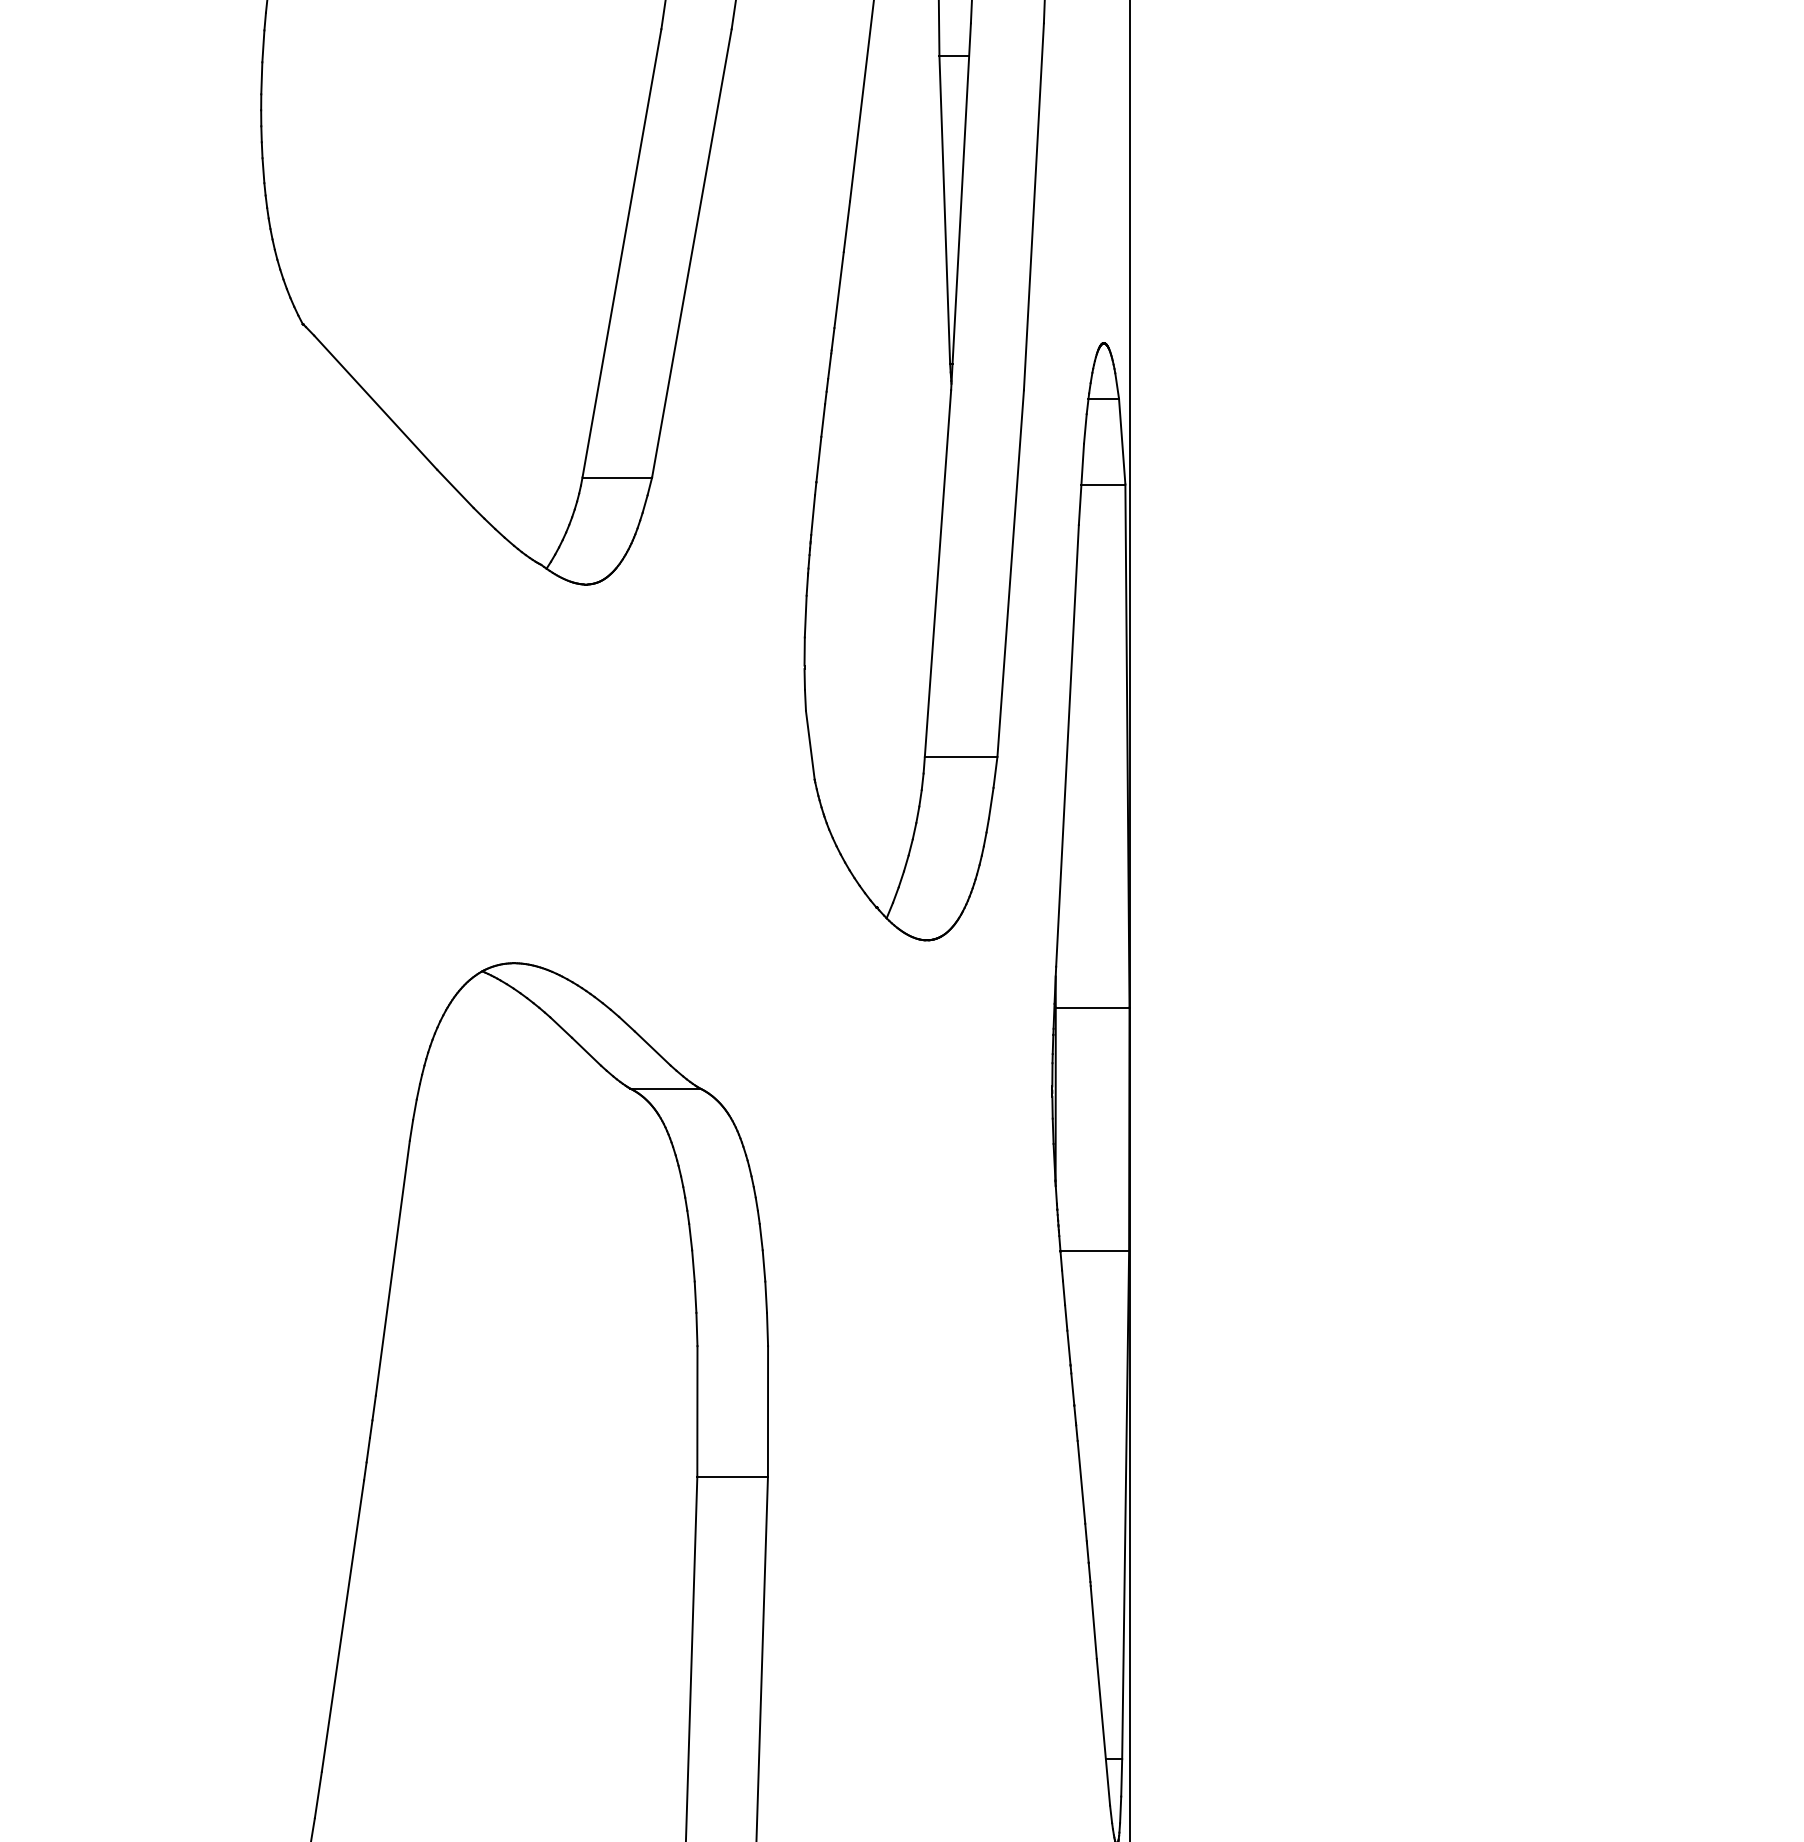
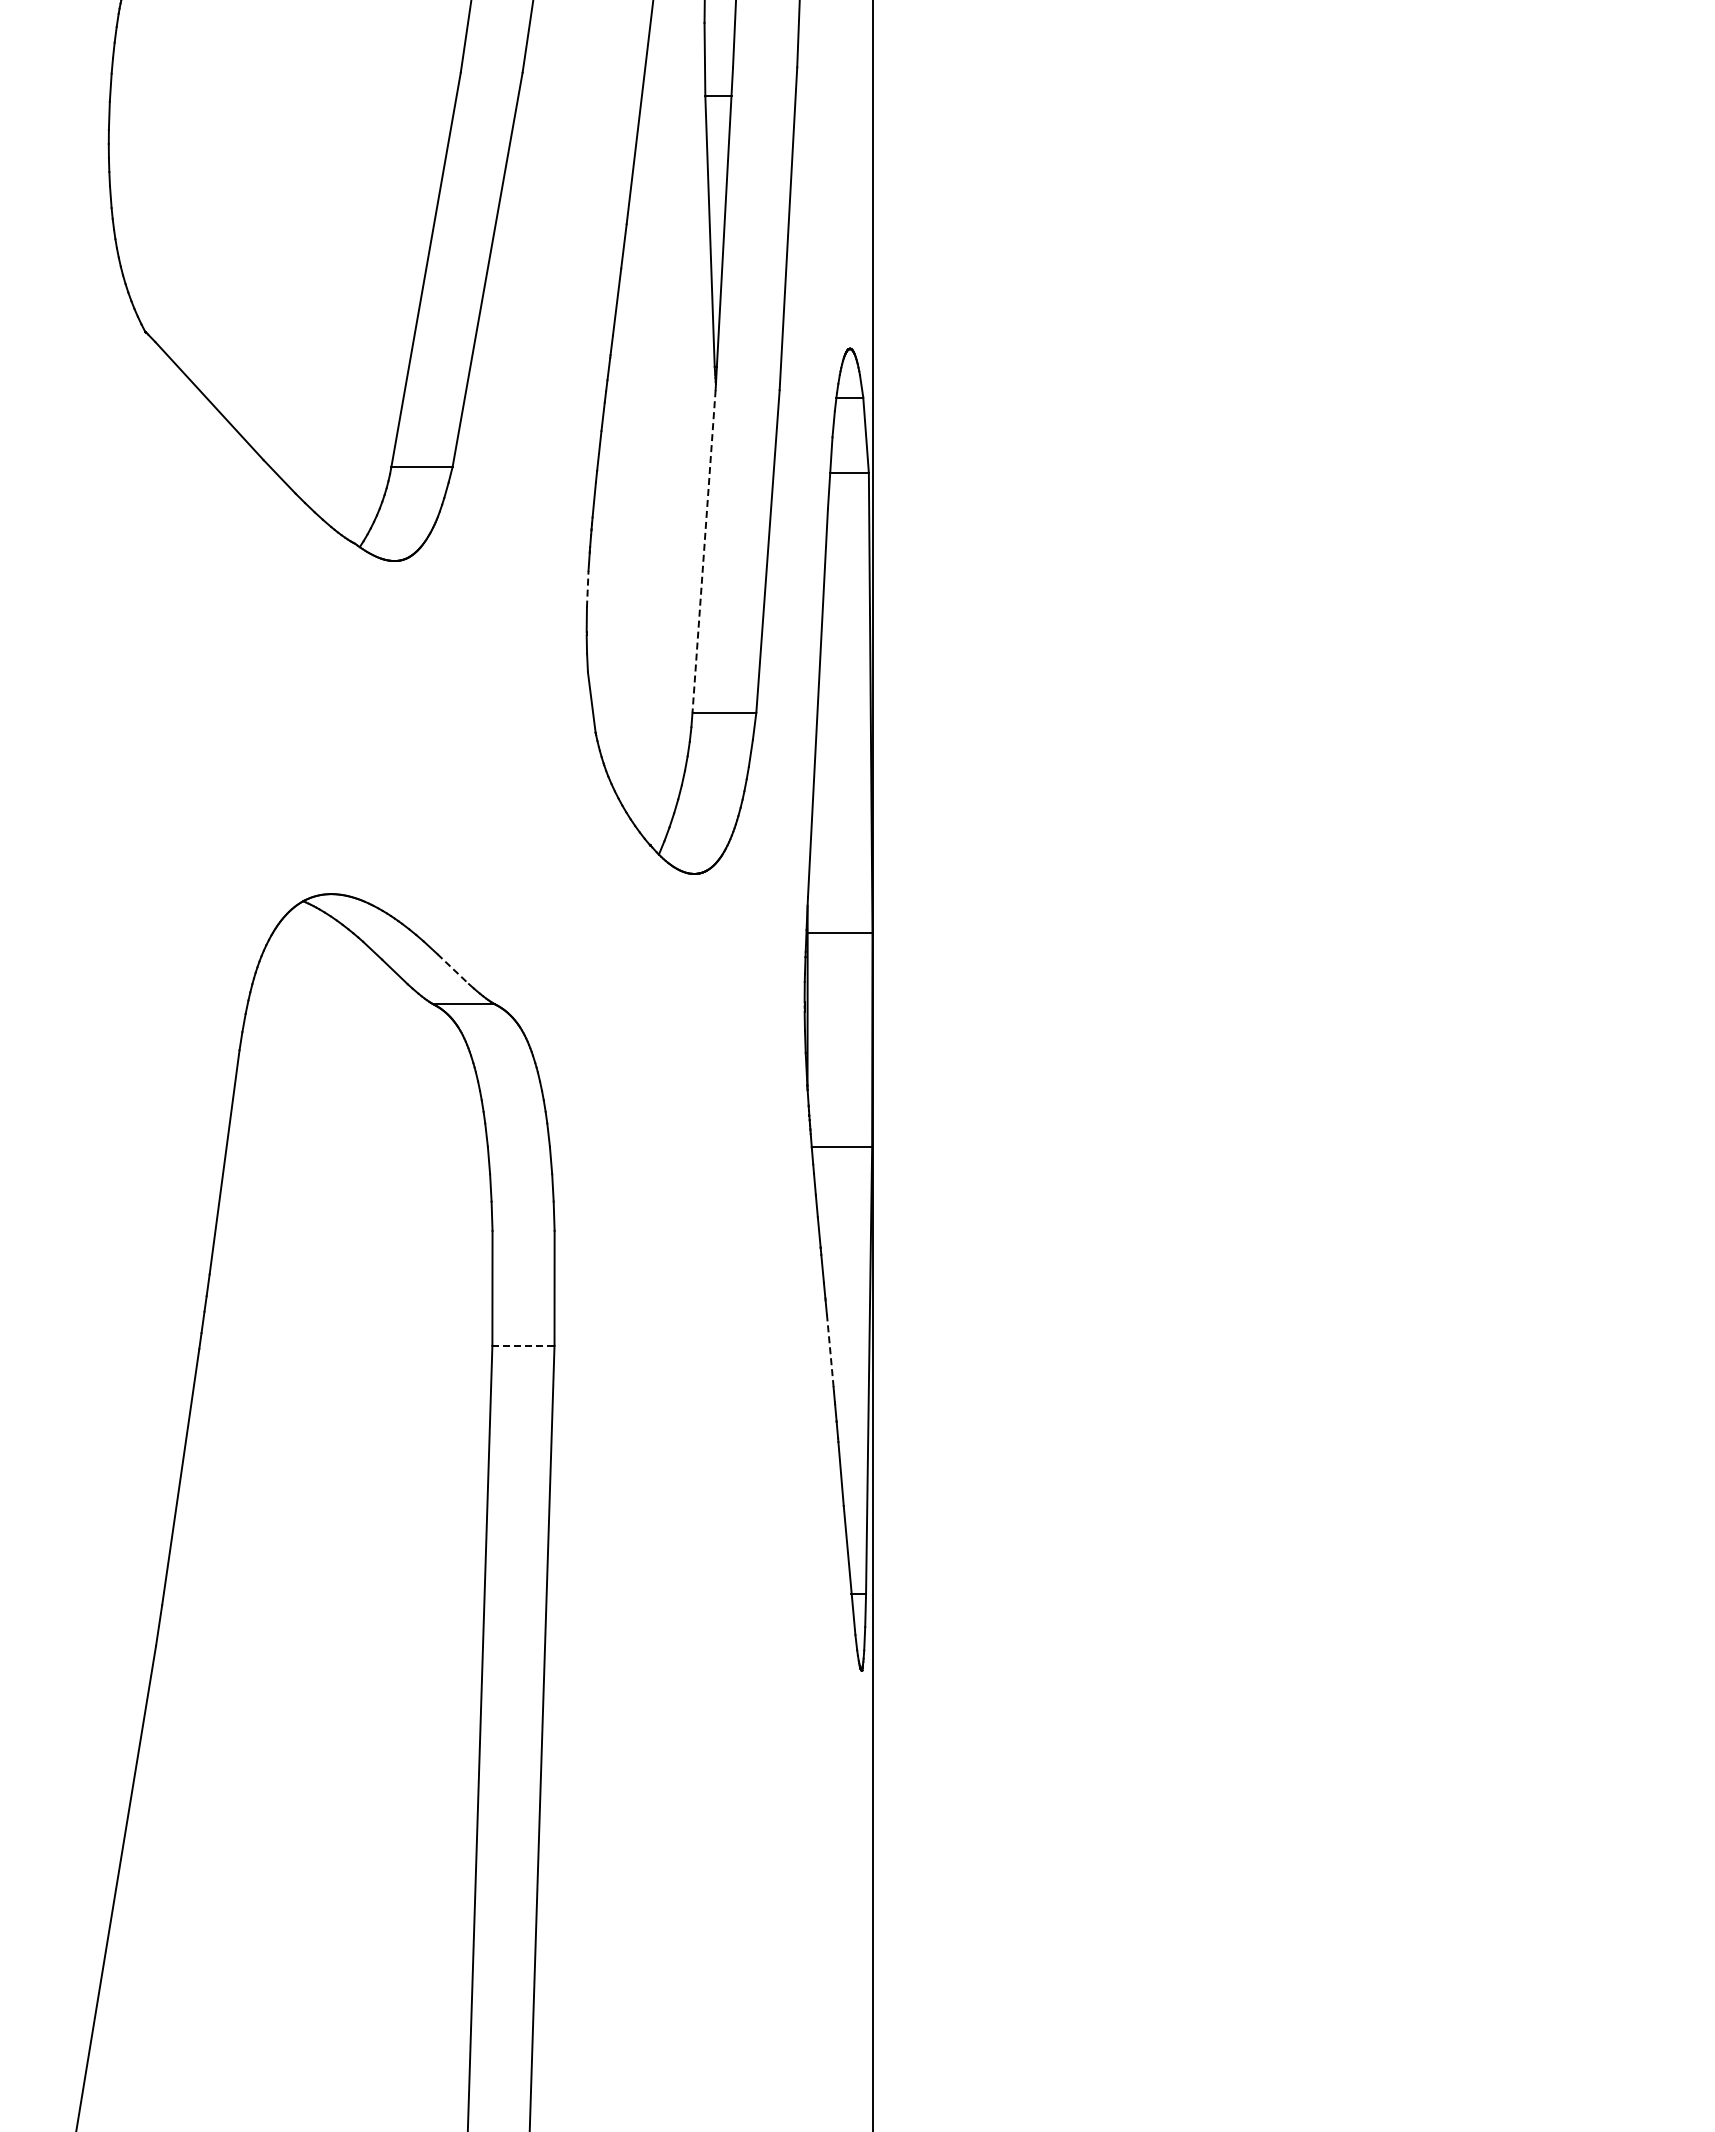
line: (938, 573) -> (704, 551), solid -> dashed
line: (805, 615) -> (587, 588), solid -> dashed
line: (653, 1048) -> (453, 969), solid -> dashed
line: (732, 1476) -> (523, 1345), solid -> dashed
line: (1081, 1482) -> (830, 1350), solid -> dashed

